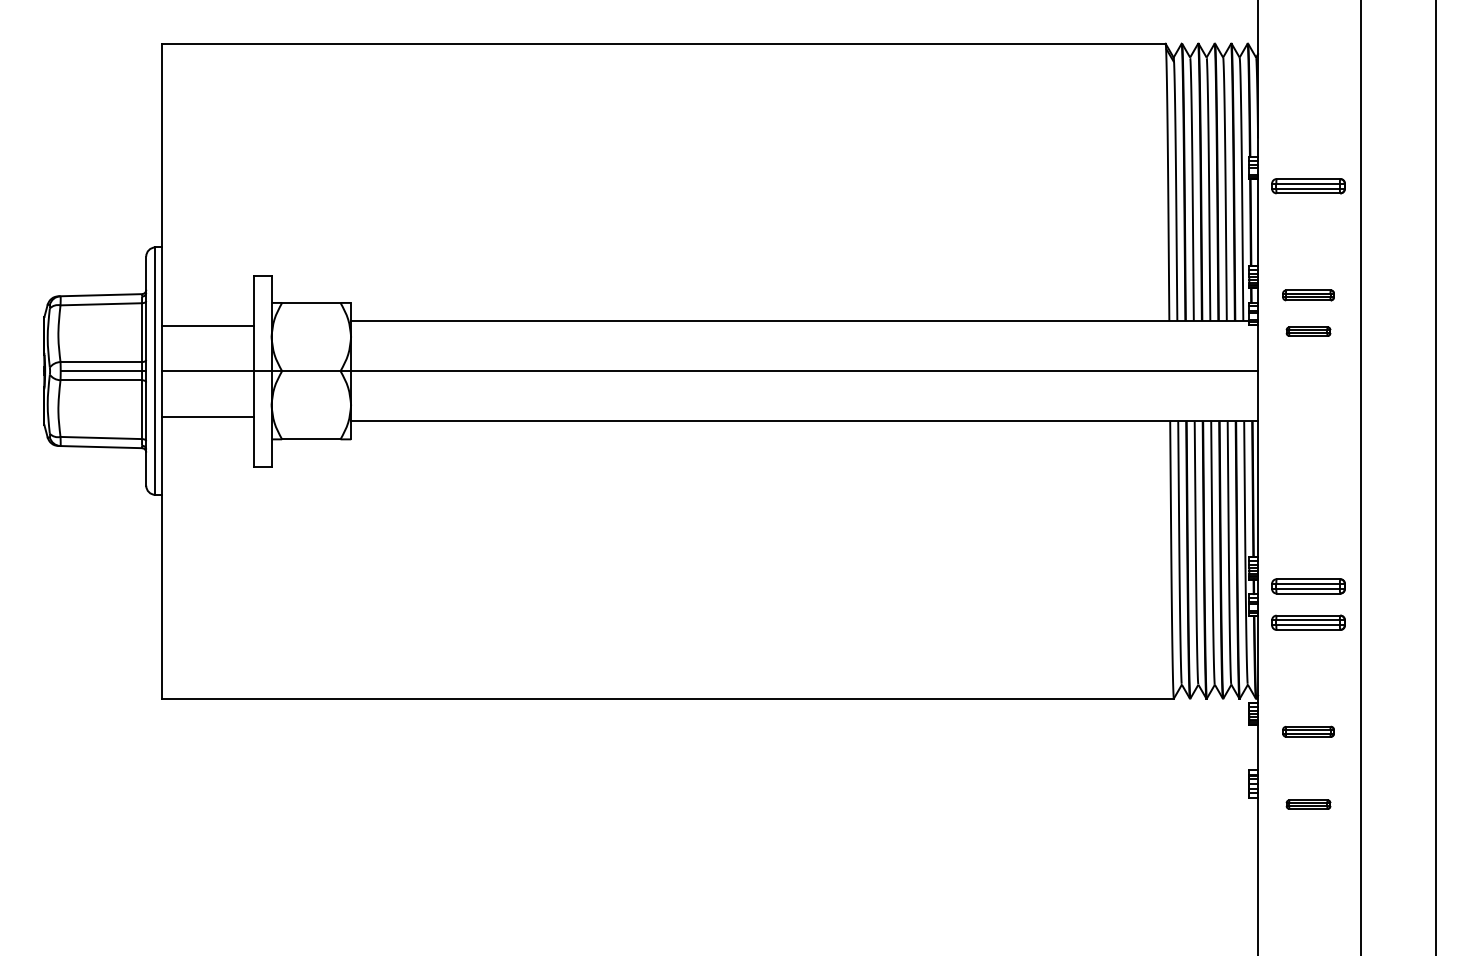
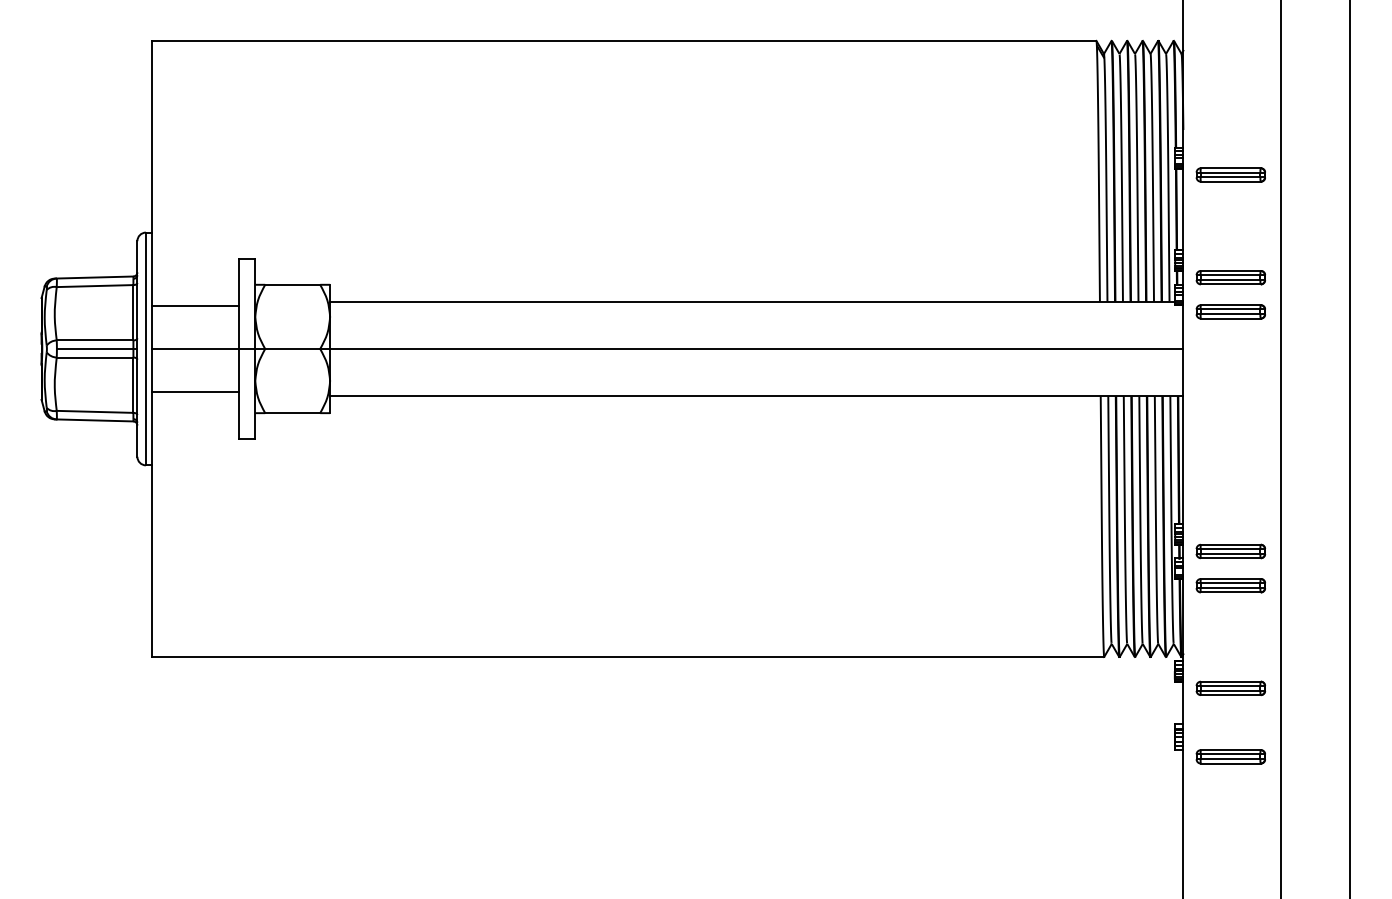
part: (1308, 295) -> (1230, 277), size x1.43
part: (1308, 331) -> (1230, 311), size x1.67
part: (1308, 731) -> (1230, 687), size x1.43
part: (1308, 804) -> (1230, 756), size x1.67

